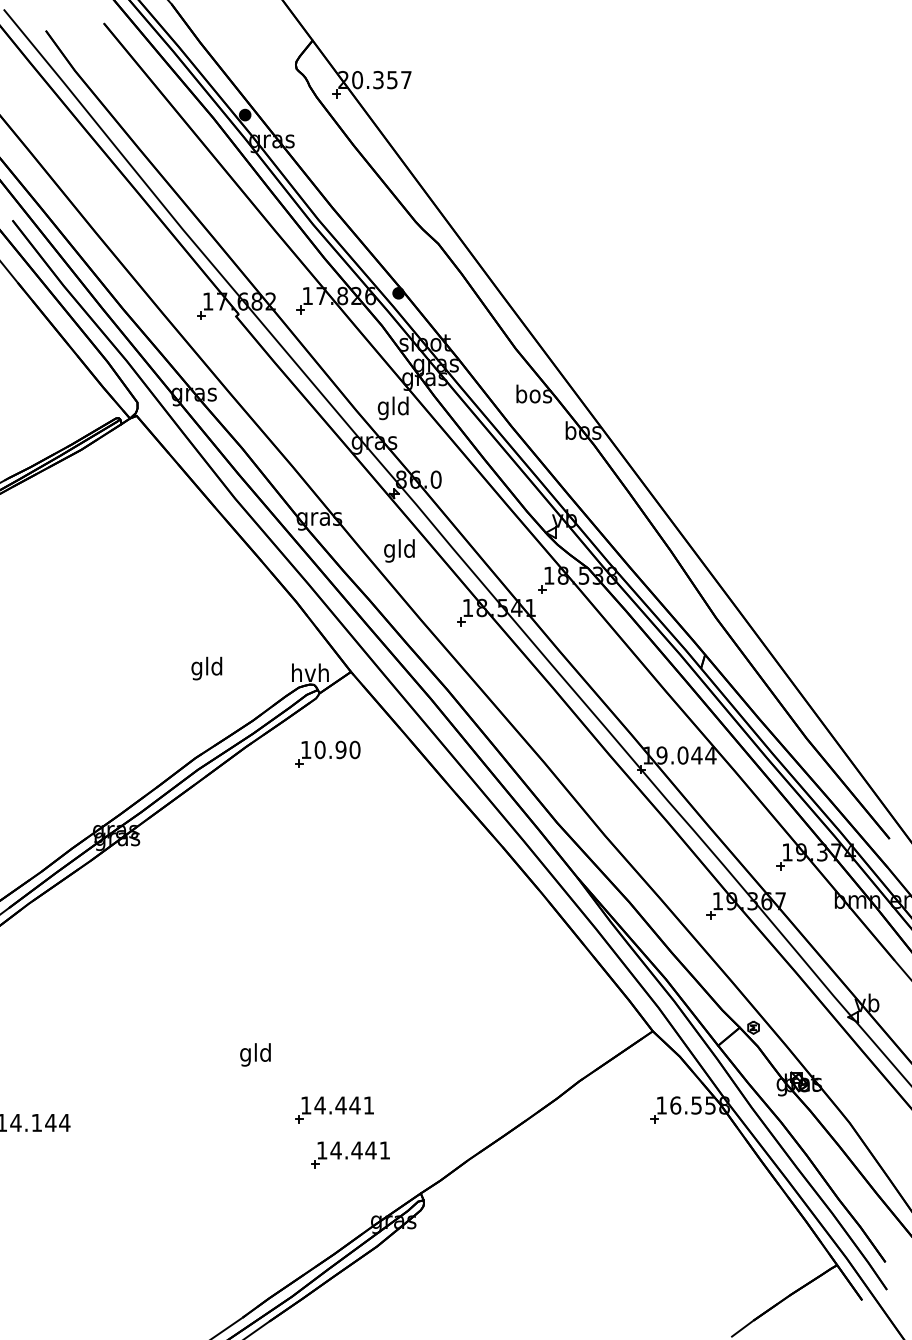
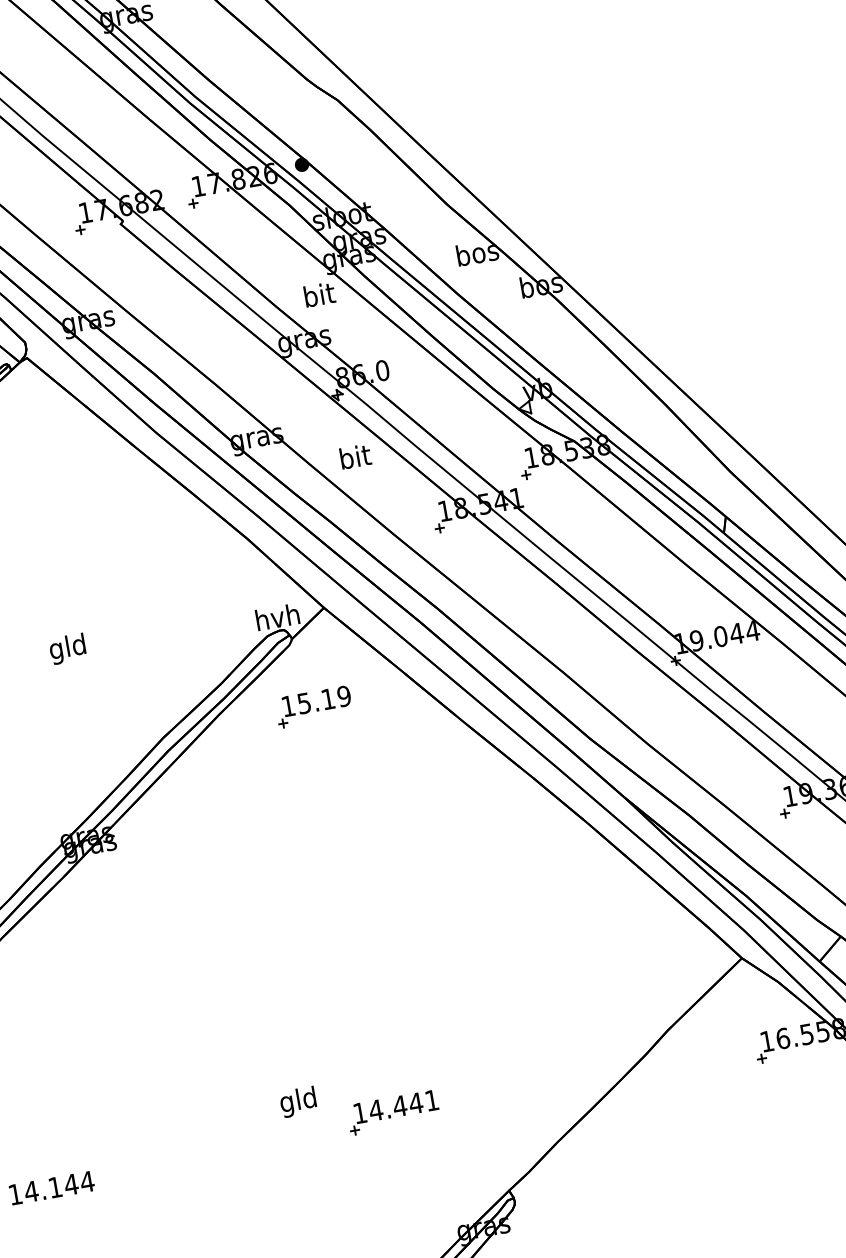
text: (392, 408) -> (318, 297), gld -> bit
text: (399, 550) -> (354, 459), gld -> bit
text: (206, 668) -> (67, 649), moved
text: (337, 749) -> (324, 699), 10.90 -> 15.19
text: (255, 1054) -> (298, 1101), moved
part: (350, 1154) -> (420, 1160), removed

